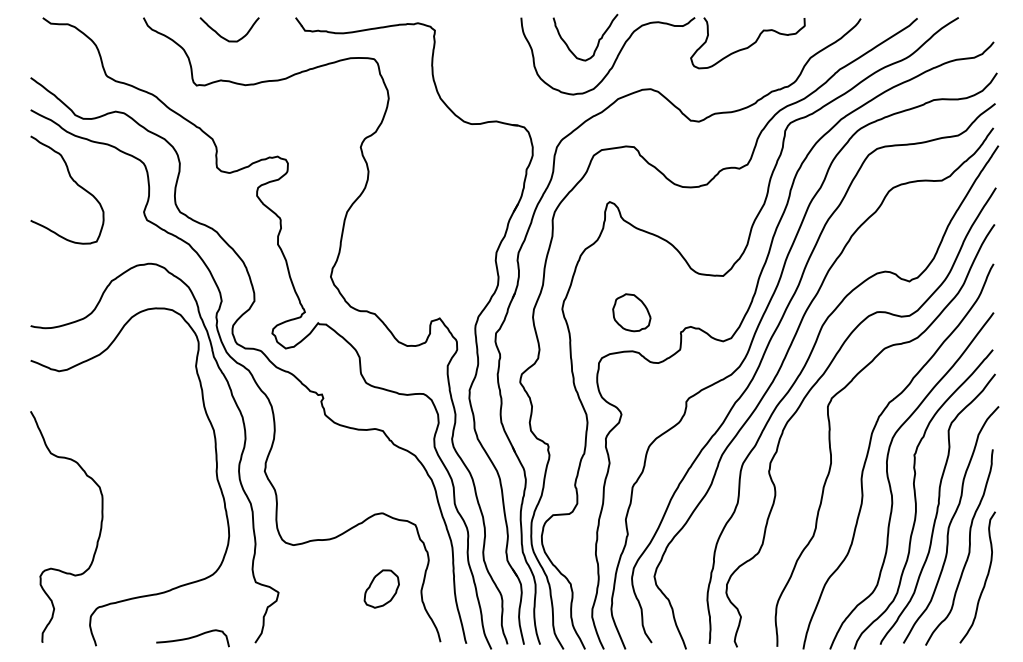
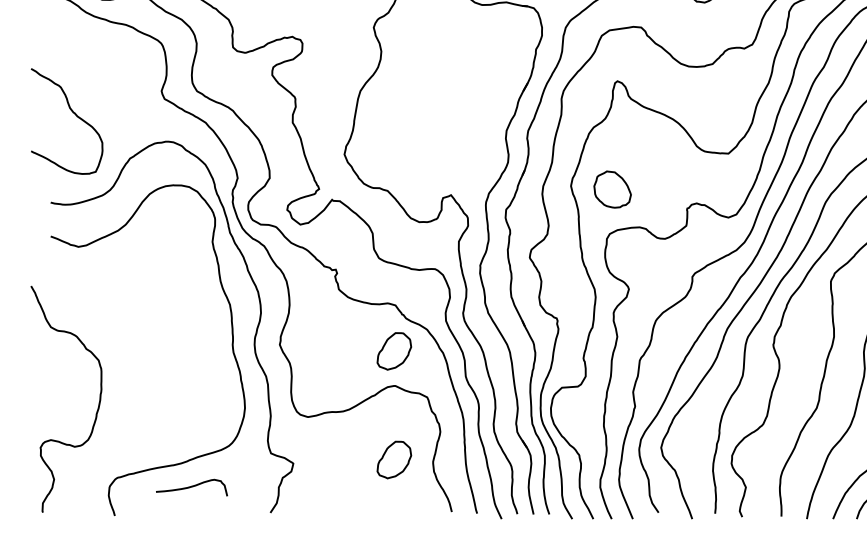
curve: (74, 182) -> (74, 114), moved
part: (631, 312) -> (612, 189), moved
part: (381, 477) -> (394, 350), added
curve: (99, 530) -> (98, 402), moved
curve: (192, 638) -> (191, 487), moved

